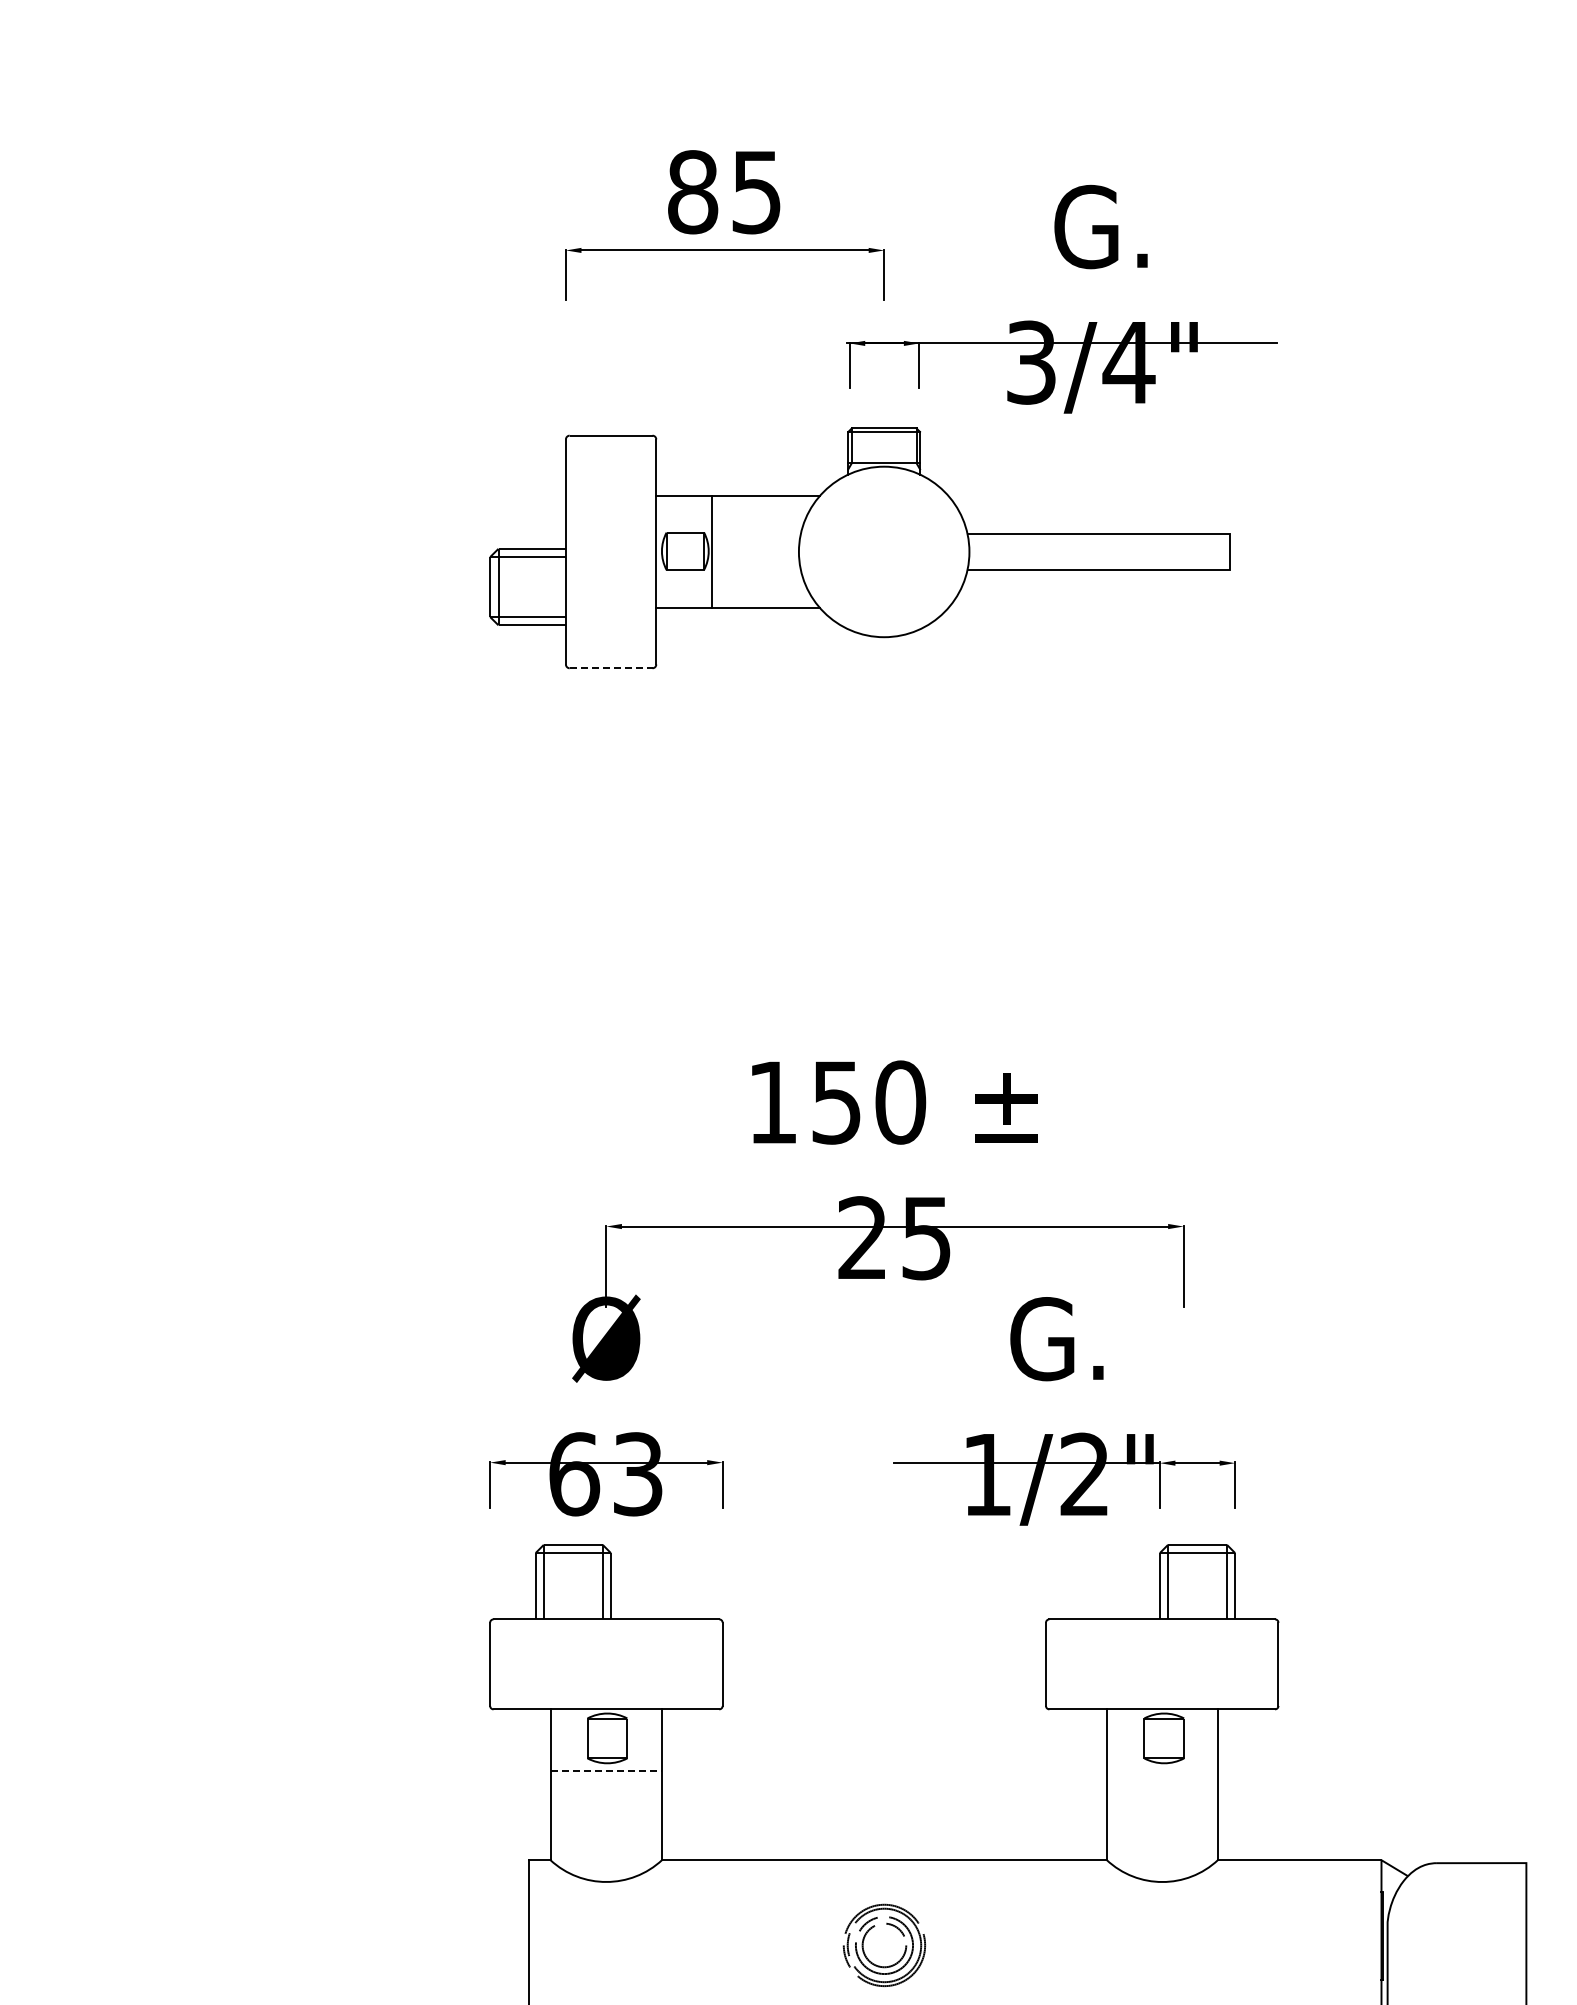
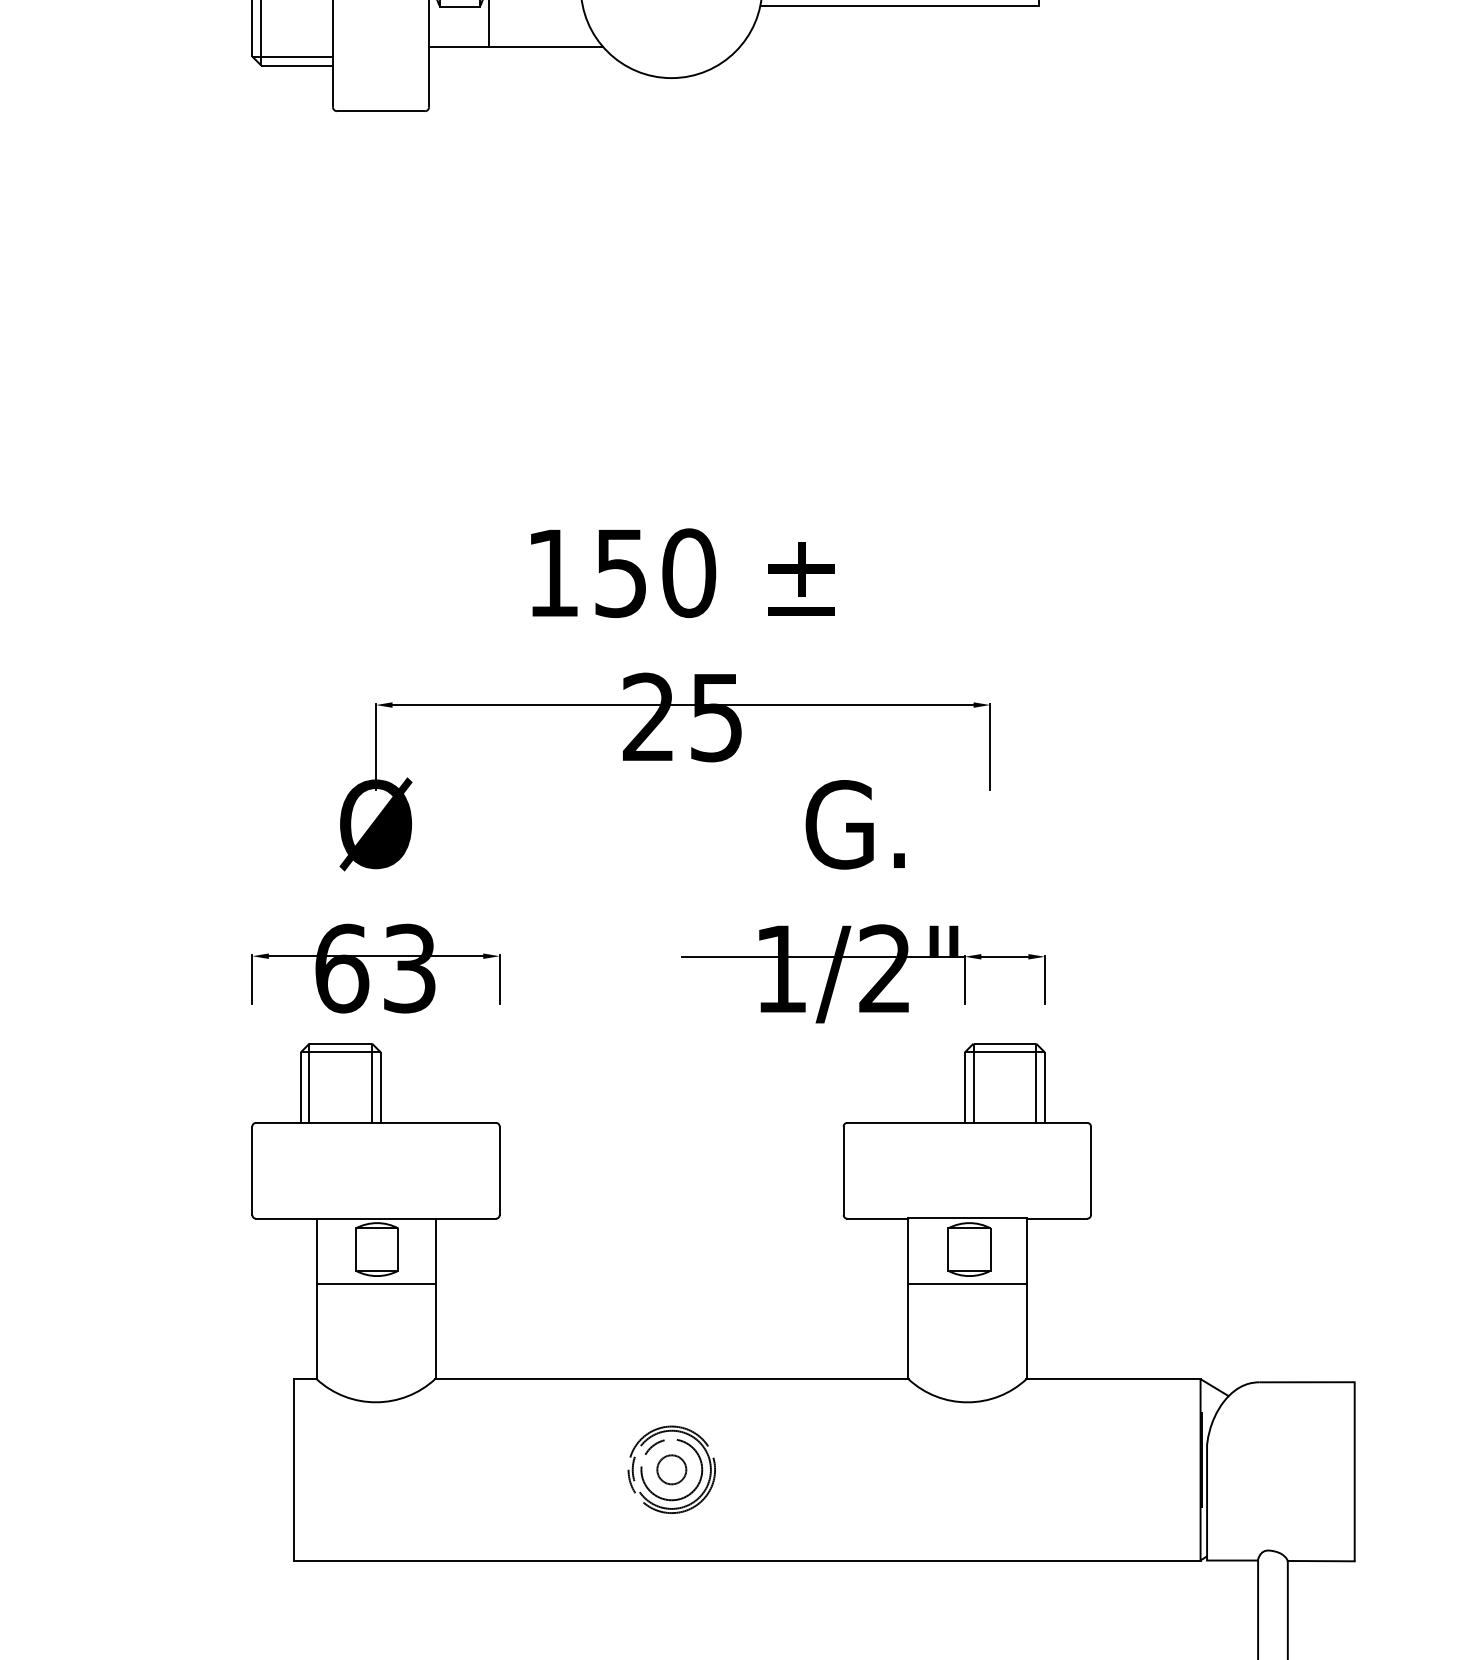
line: (611, 668) -> (381, 111), dashed -> solid
line: (606, 1770) -> (376, 1283), dashed -> solid
line: (1162, 1770) -> (967, 1283), added
circle: (884, 1945) -> (671, 1469), size x0.62

